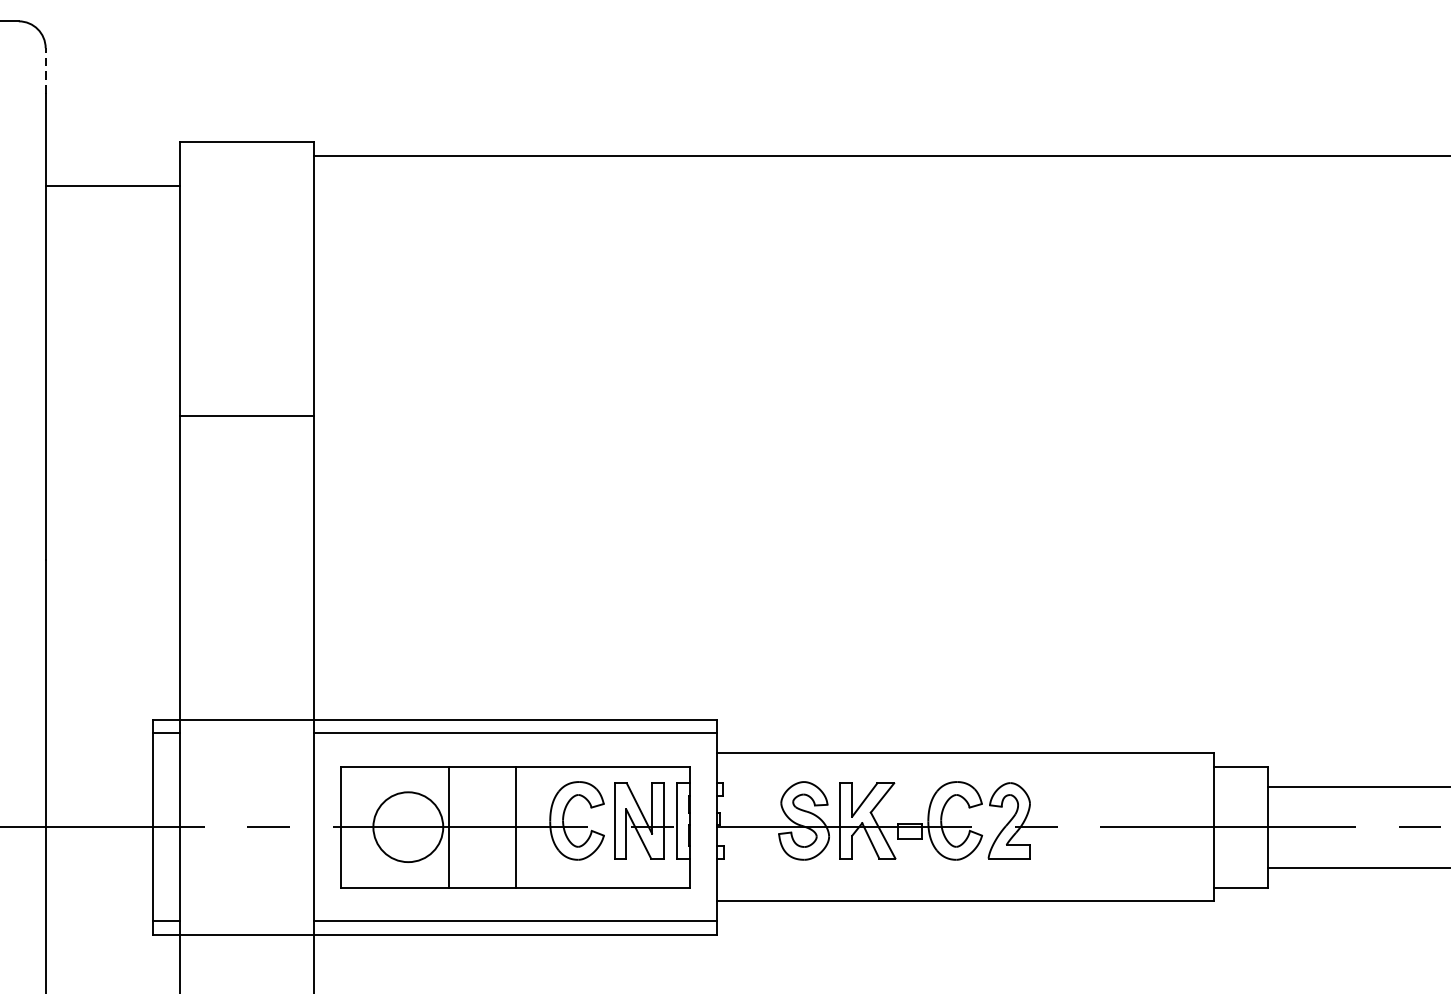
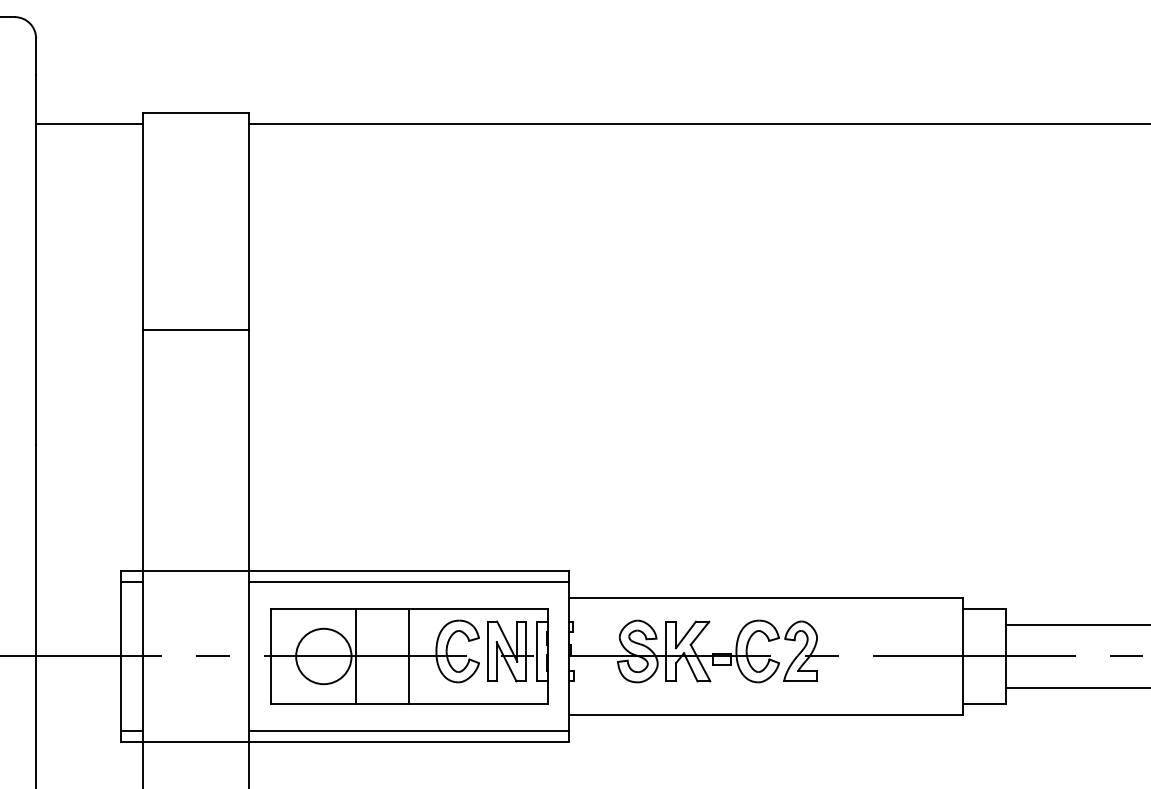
line: (46, 70) -> (36, 56), dashed -> solid
line: (112, 185) -> (89, 123), moved

